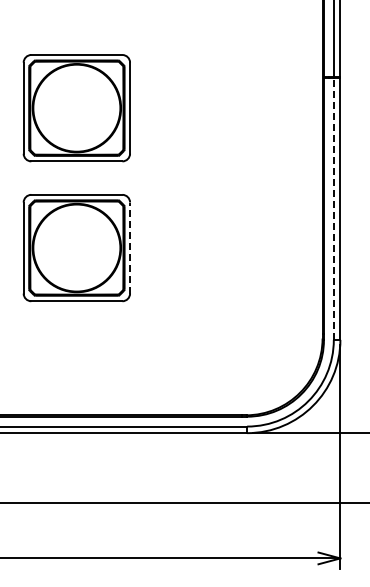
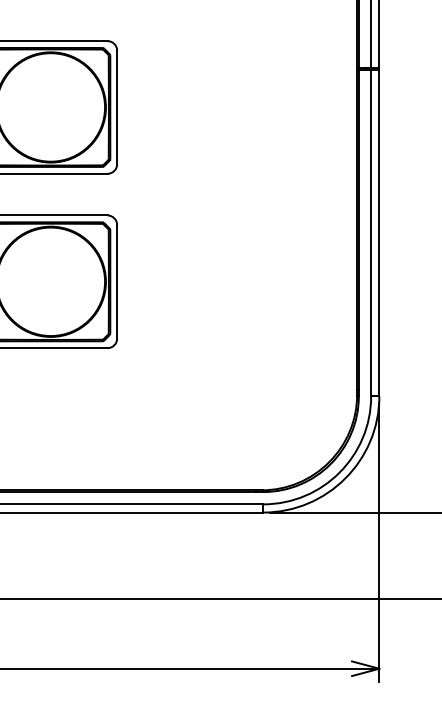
line: (333, 208) -> (370, 232), dashed -> solid
line: (130, 248) -> (117, 282), dashed -> solid

